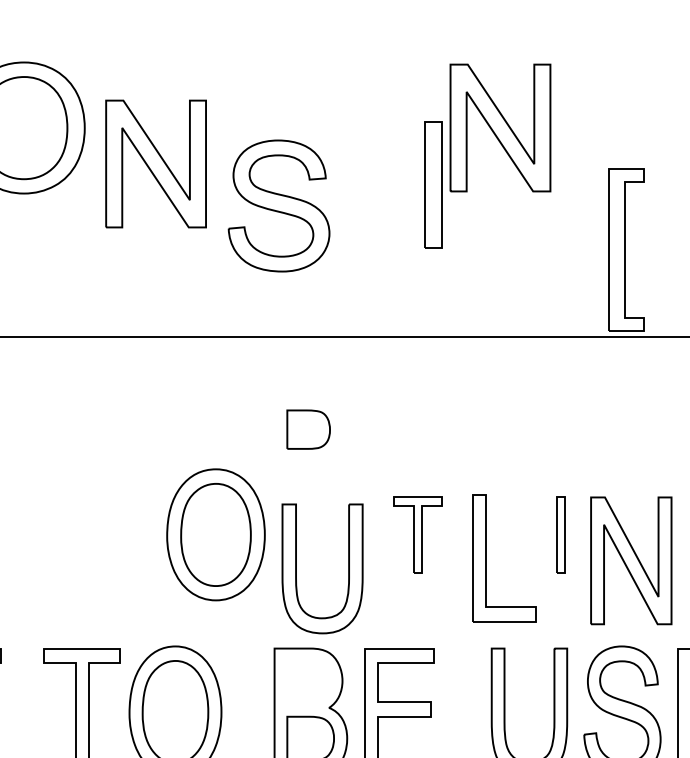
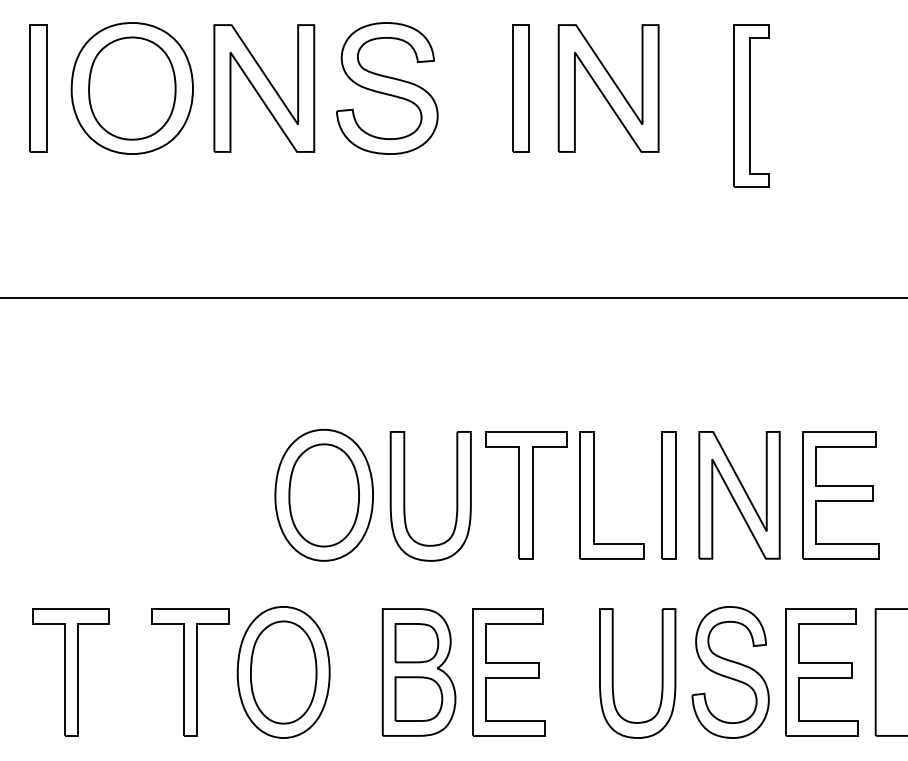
part: (156, 164) -> (264, 88), moved
part: (433, 185) -> (520, 88), moved
part: (279, 206) -> (387, 88), moved
part: (626, 249) -> (751, 105), moved
part: (308, 430) -> (416, 643), moved
part: (418, 535) -> (526, 495), size x1.67
part: (560, 535) -> (668, 495), size x1.67
part: (487, 559) -> (594, 495), moved
part: (631, 561) -> (739, 495), moved
part: (297, 569) -> (405, 496), moved

